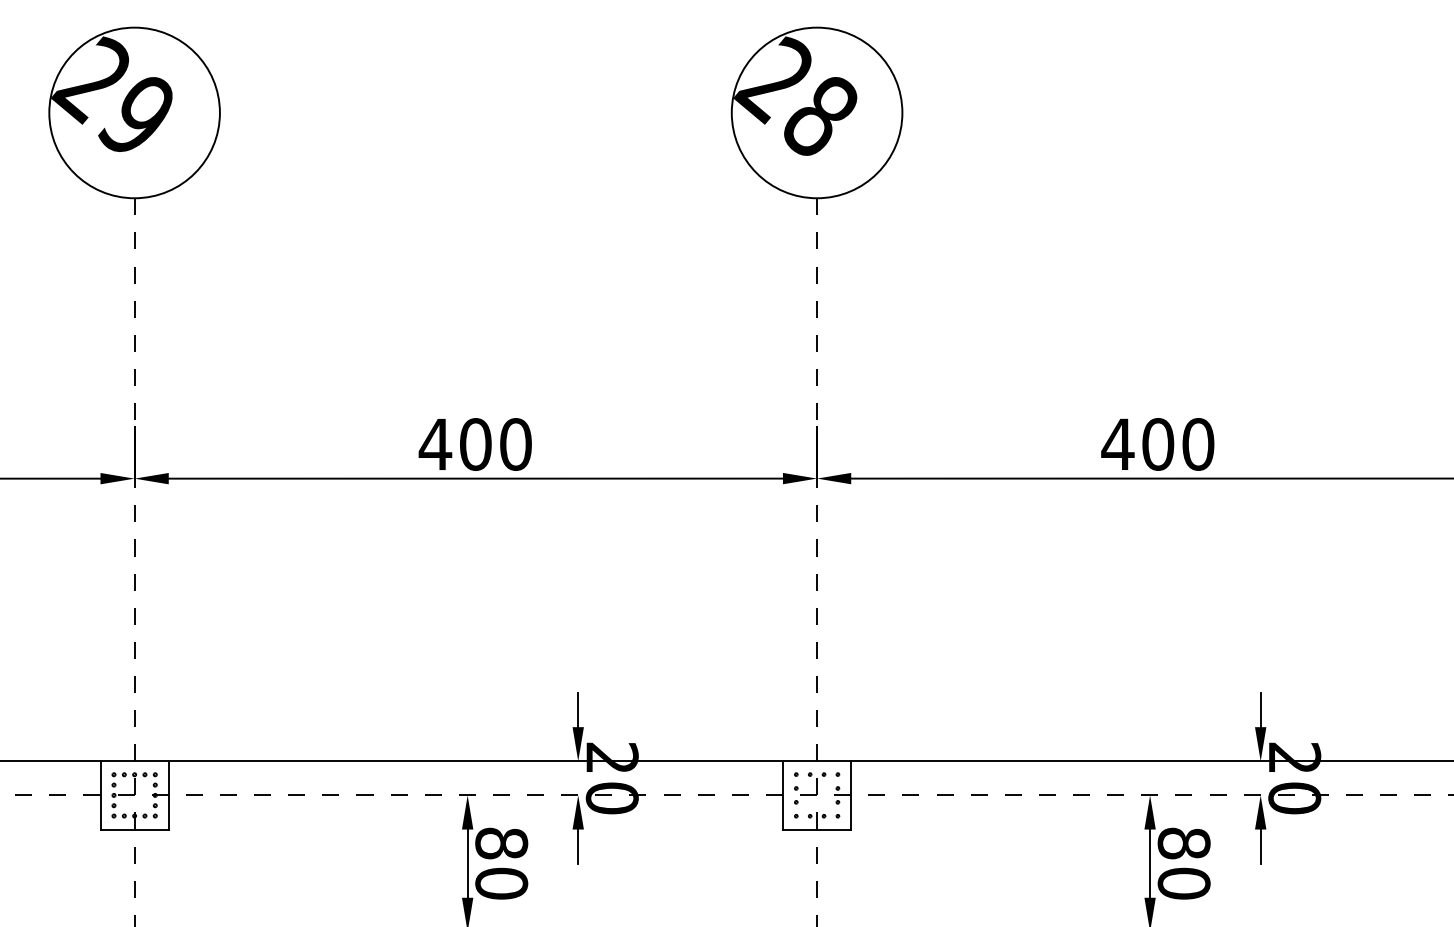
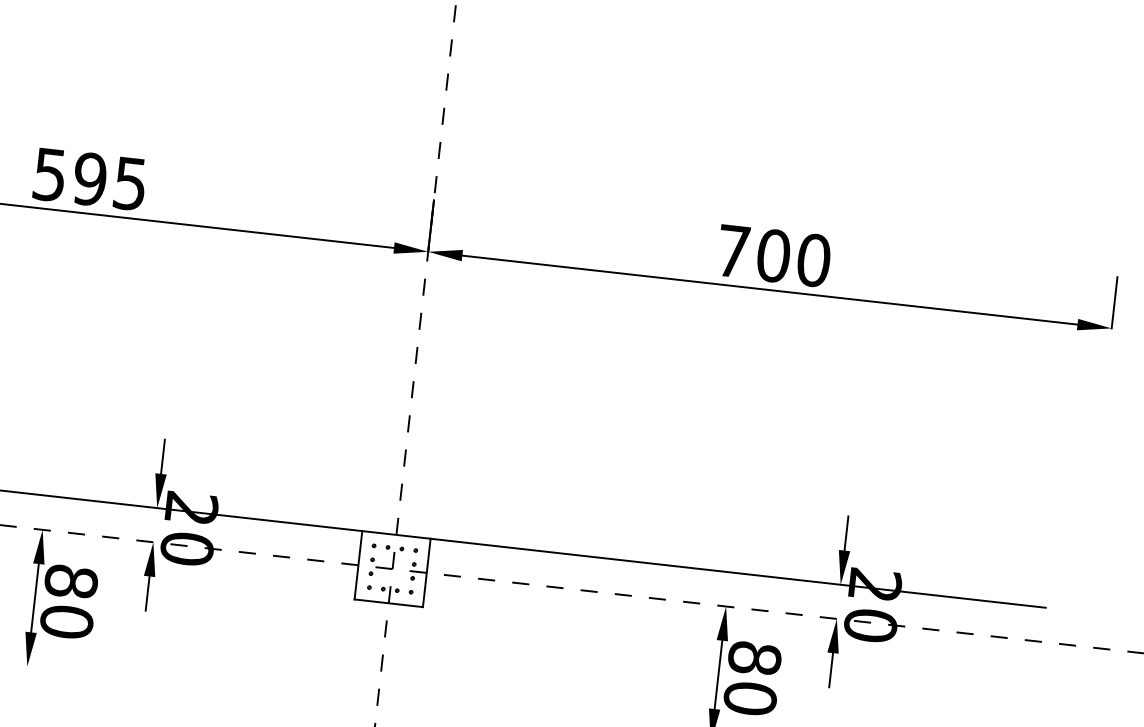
text: (1117, 443) -> (733, 250), 400 -> 700
text: (474, 444) -> (88, 179), 400 -> 595

